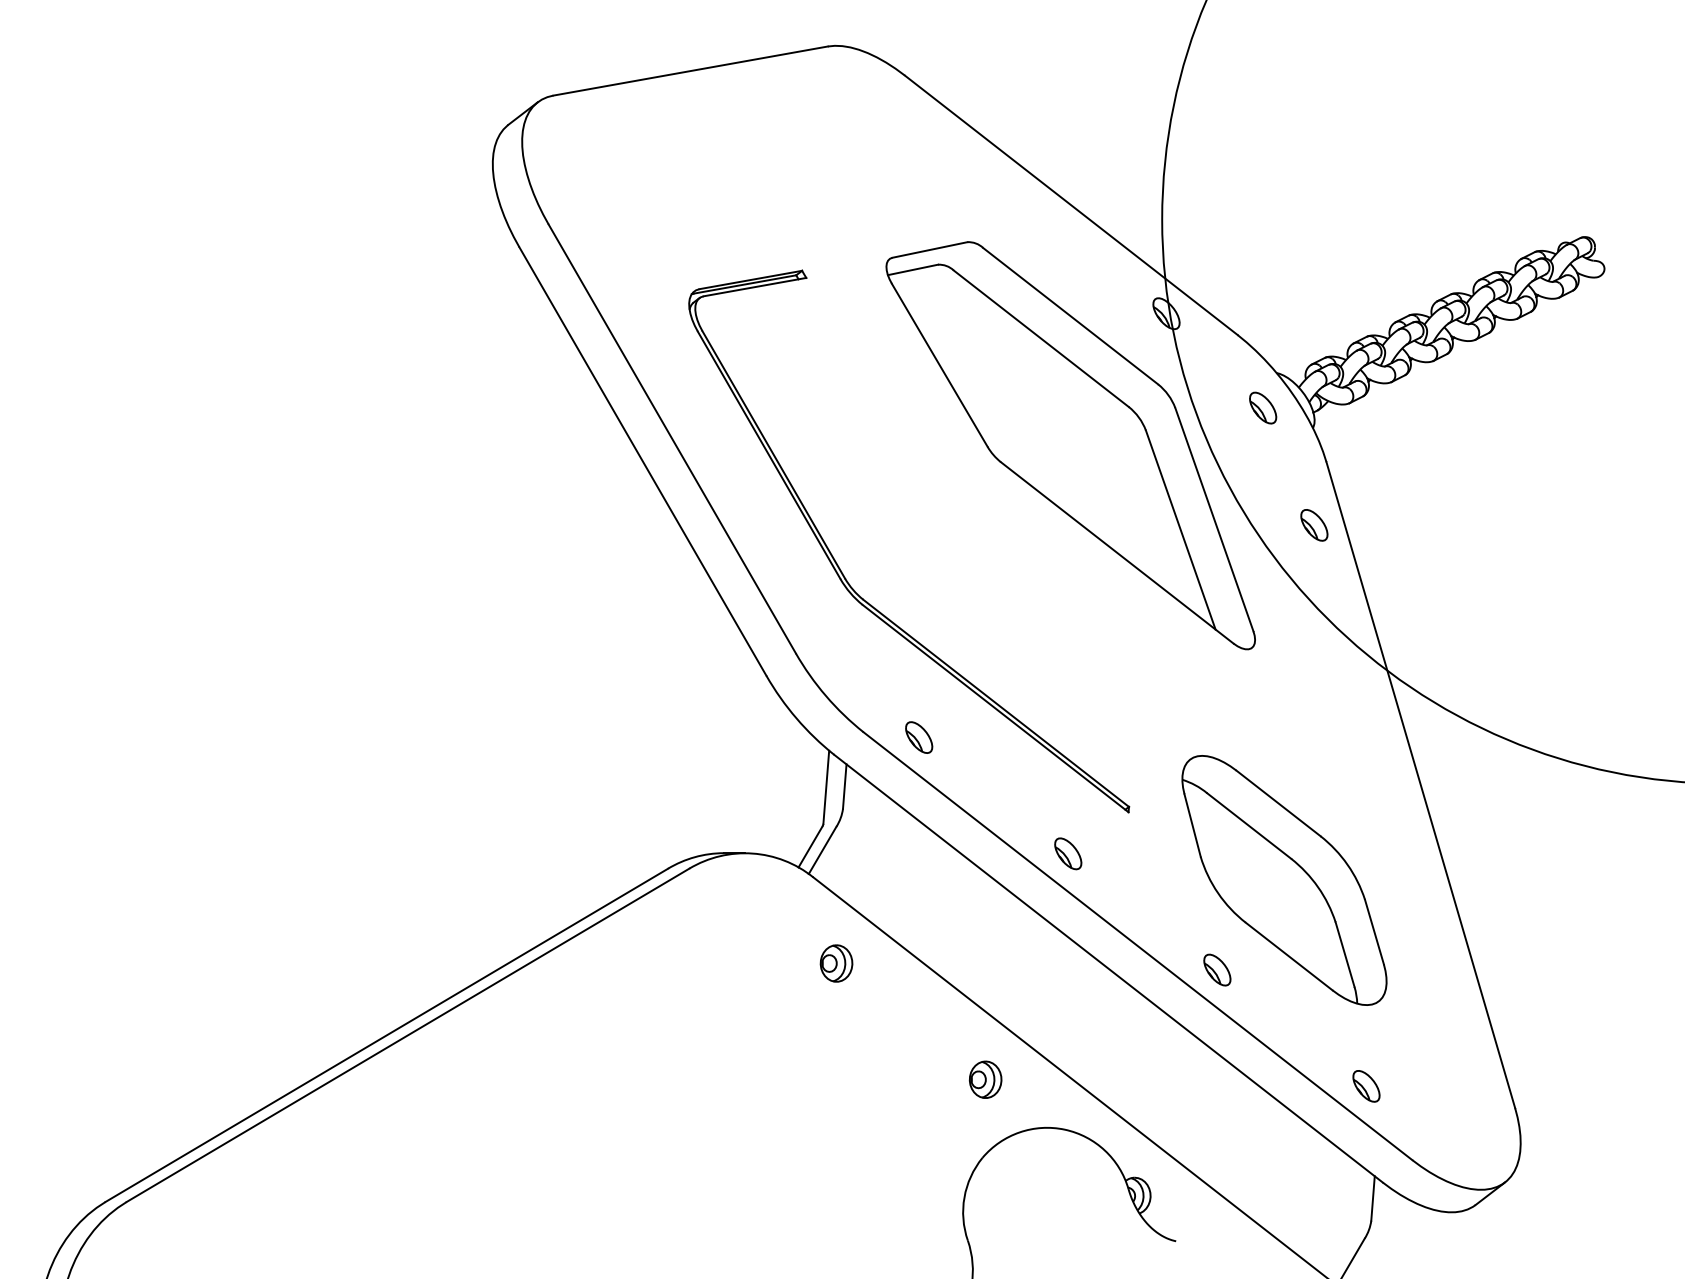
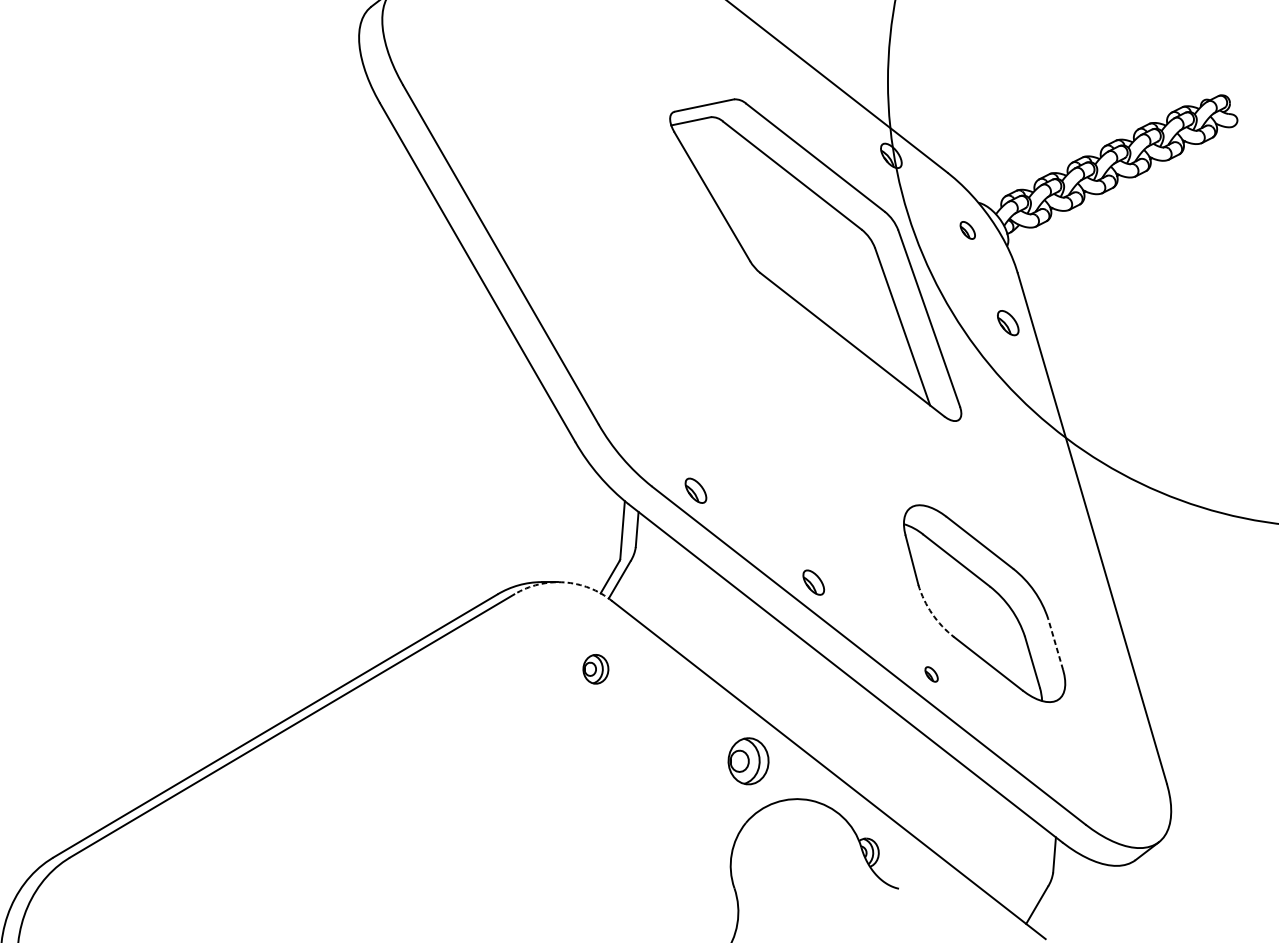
part: (1263, 407) -> (968, 229), size x0.7
part: (854, 589) -> (644, 373), removed
arc: (752, 853) -> (564, 582), solid -> dashed
arc: (1218, 893) -> (932, 613), solid -> dashed
line: (1374, 932) -> (1055, 644), solid -> dashed
part: (836, 963) -> (595, 669), moved
part: (1217, 969) -> (931, 674), size x0.6
part: (985, 1079) -> (748, 760), size x1.6
part: (1366, 1086) -> (1049, 766), removed

